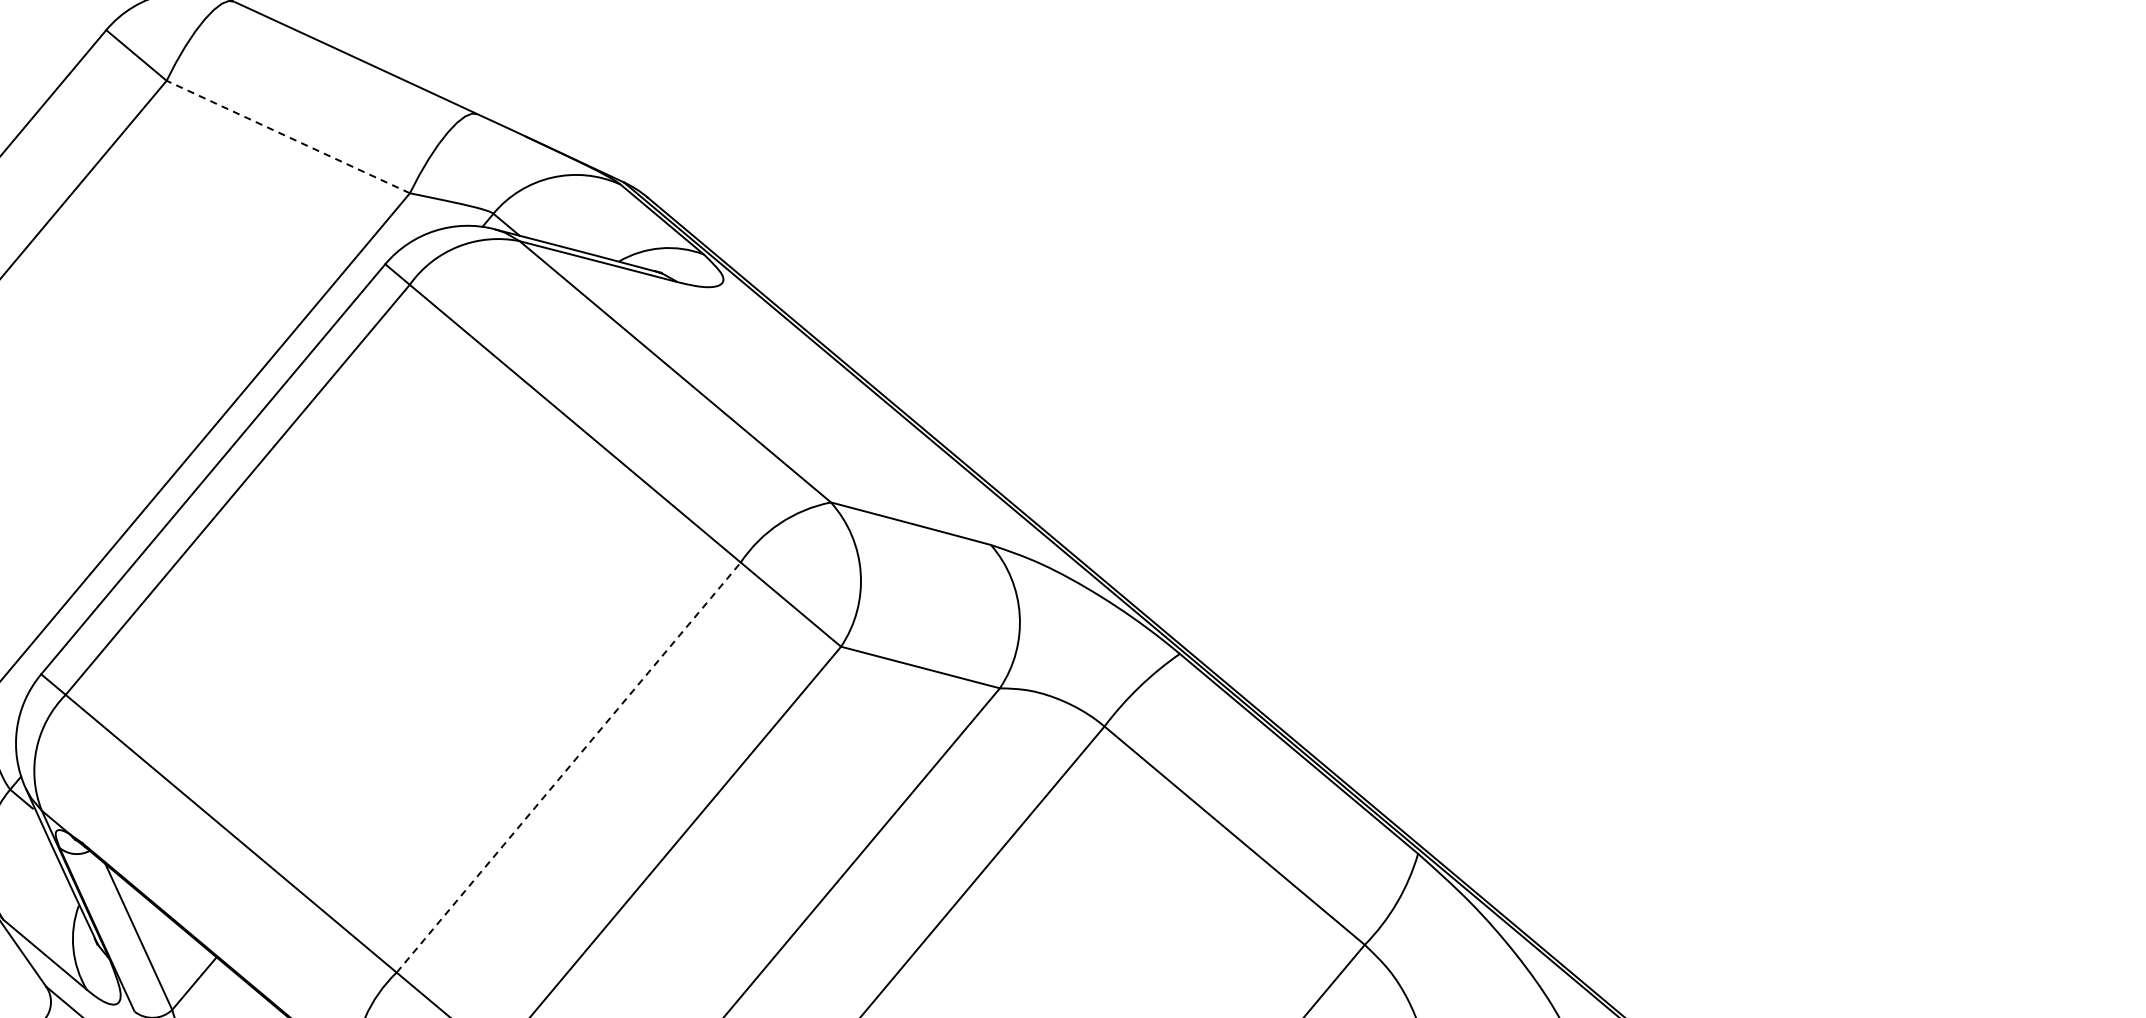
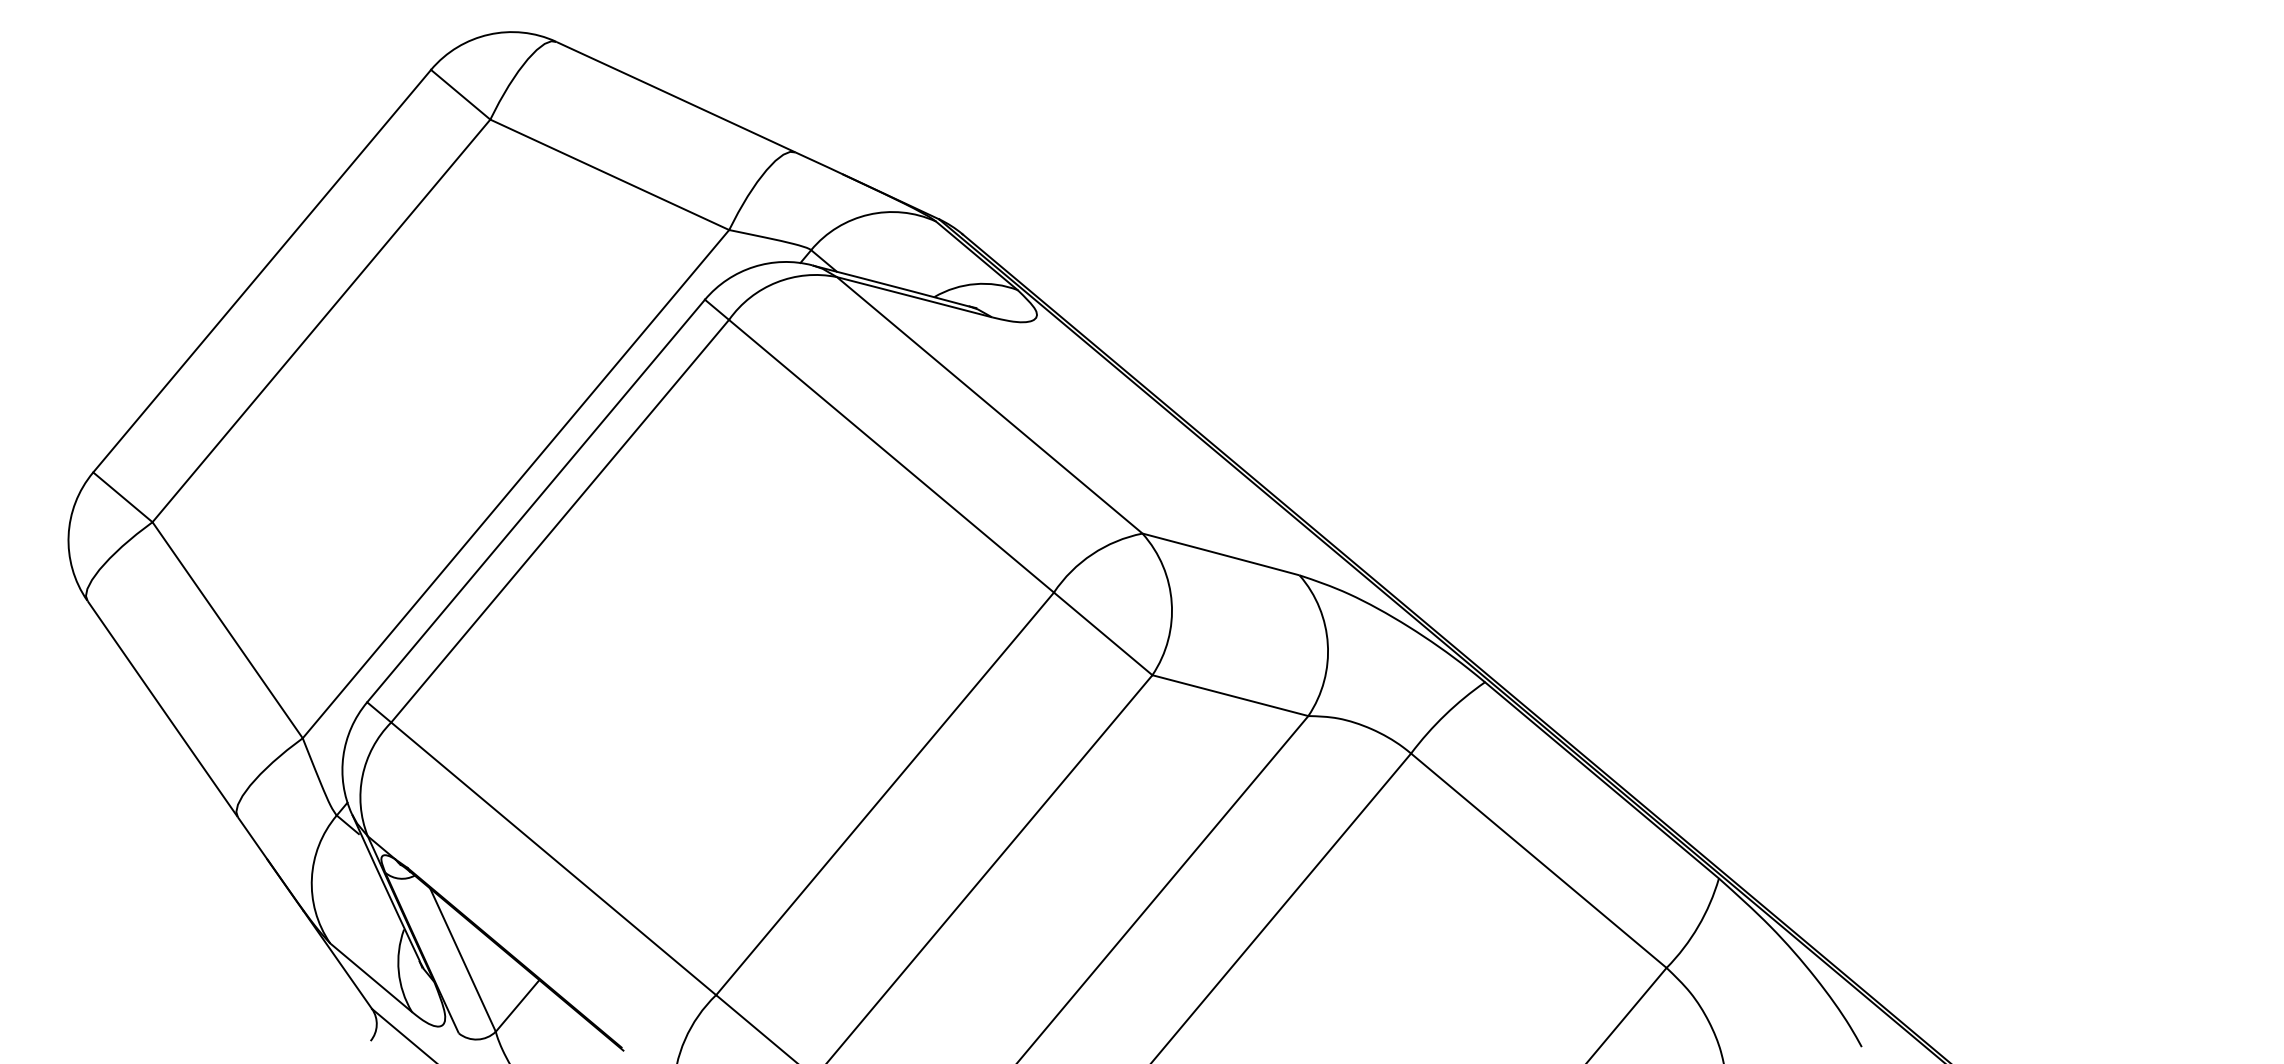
line: (288, 136) -> (609, 174), dashed -> solid
line: (569, 767) -> (885, 793), dashed -> solid

